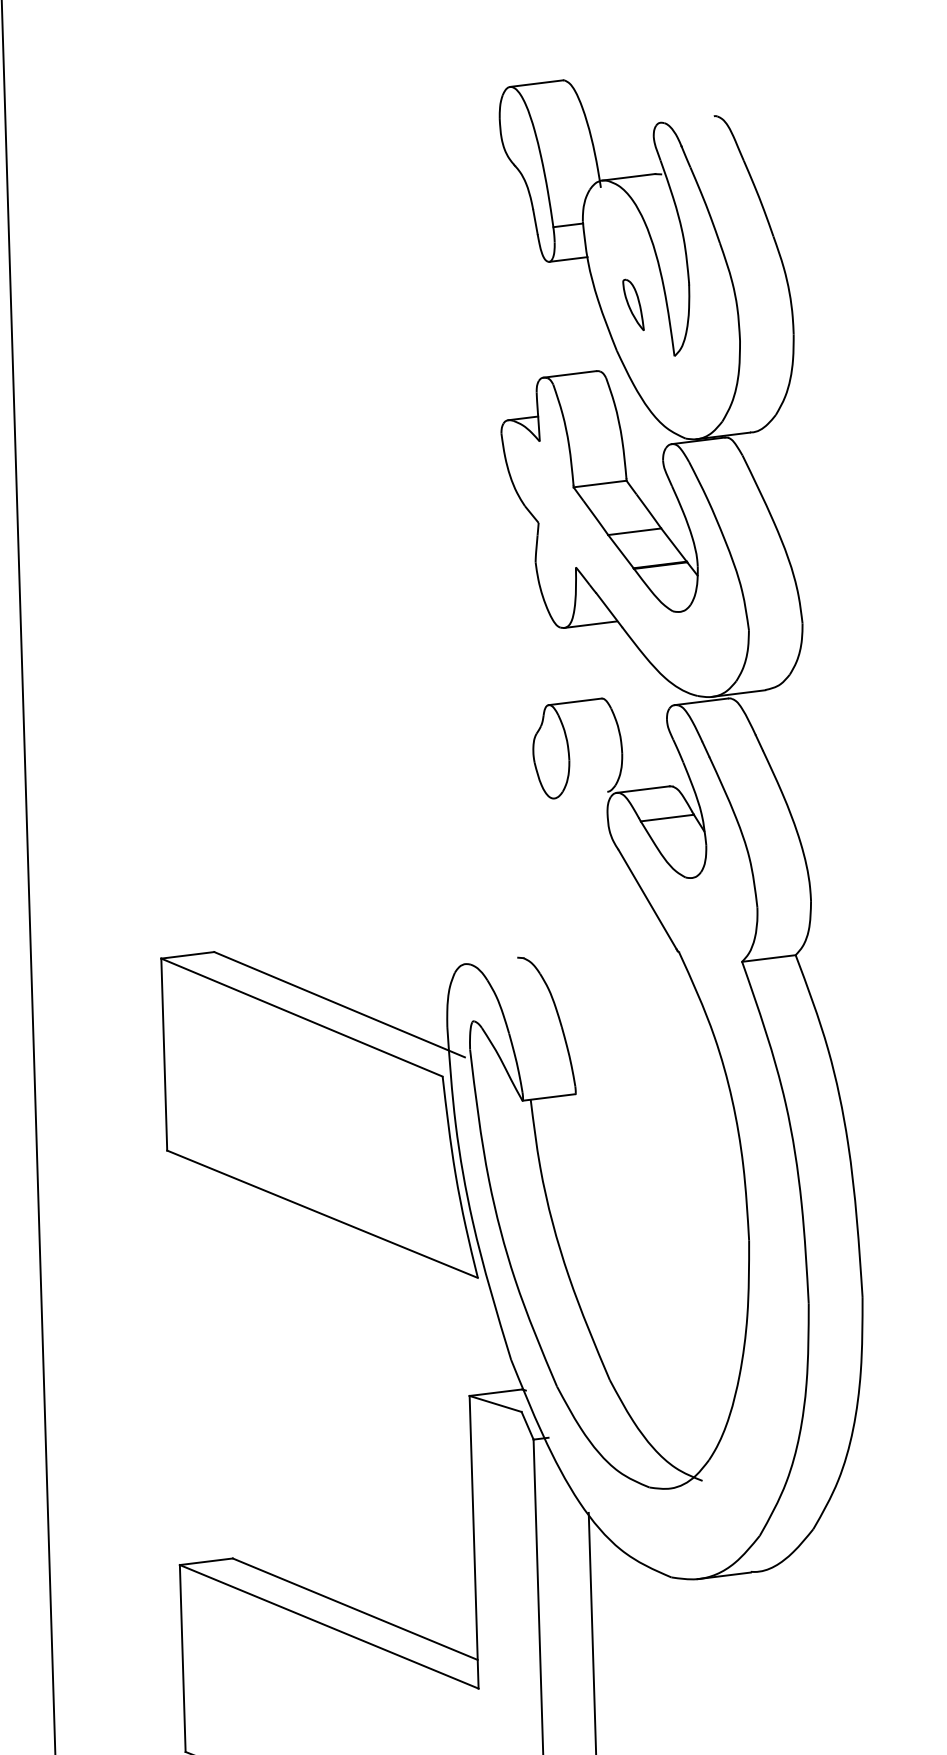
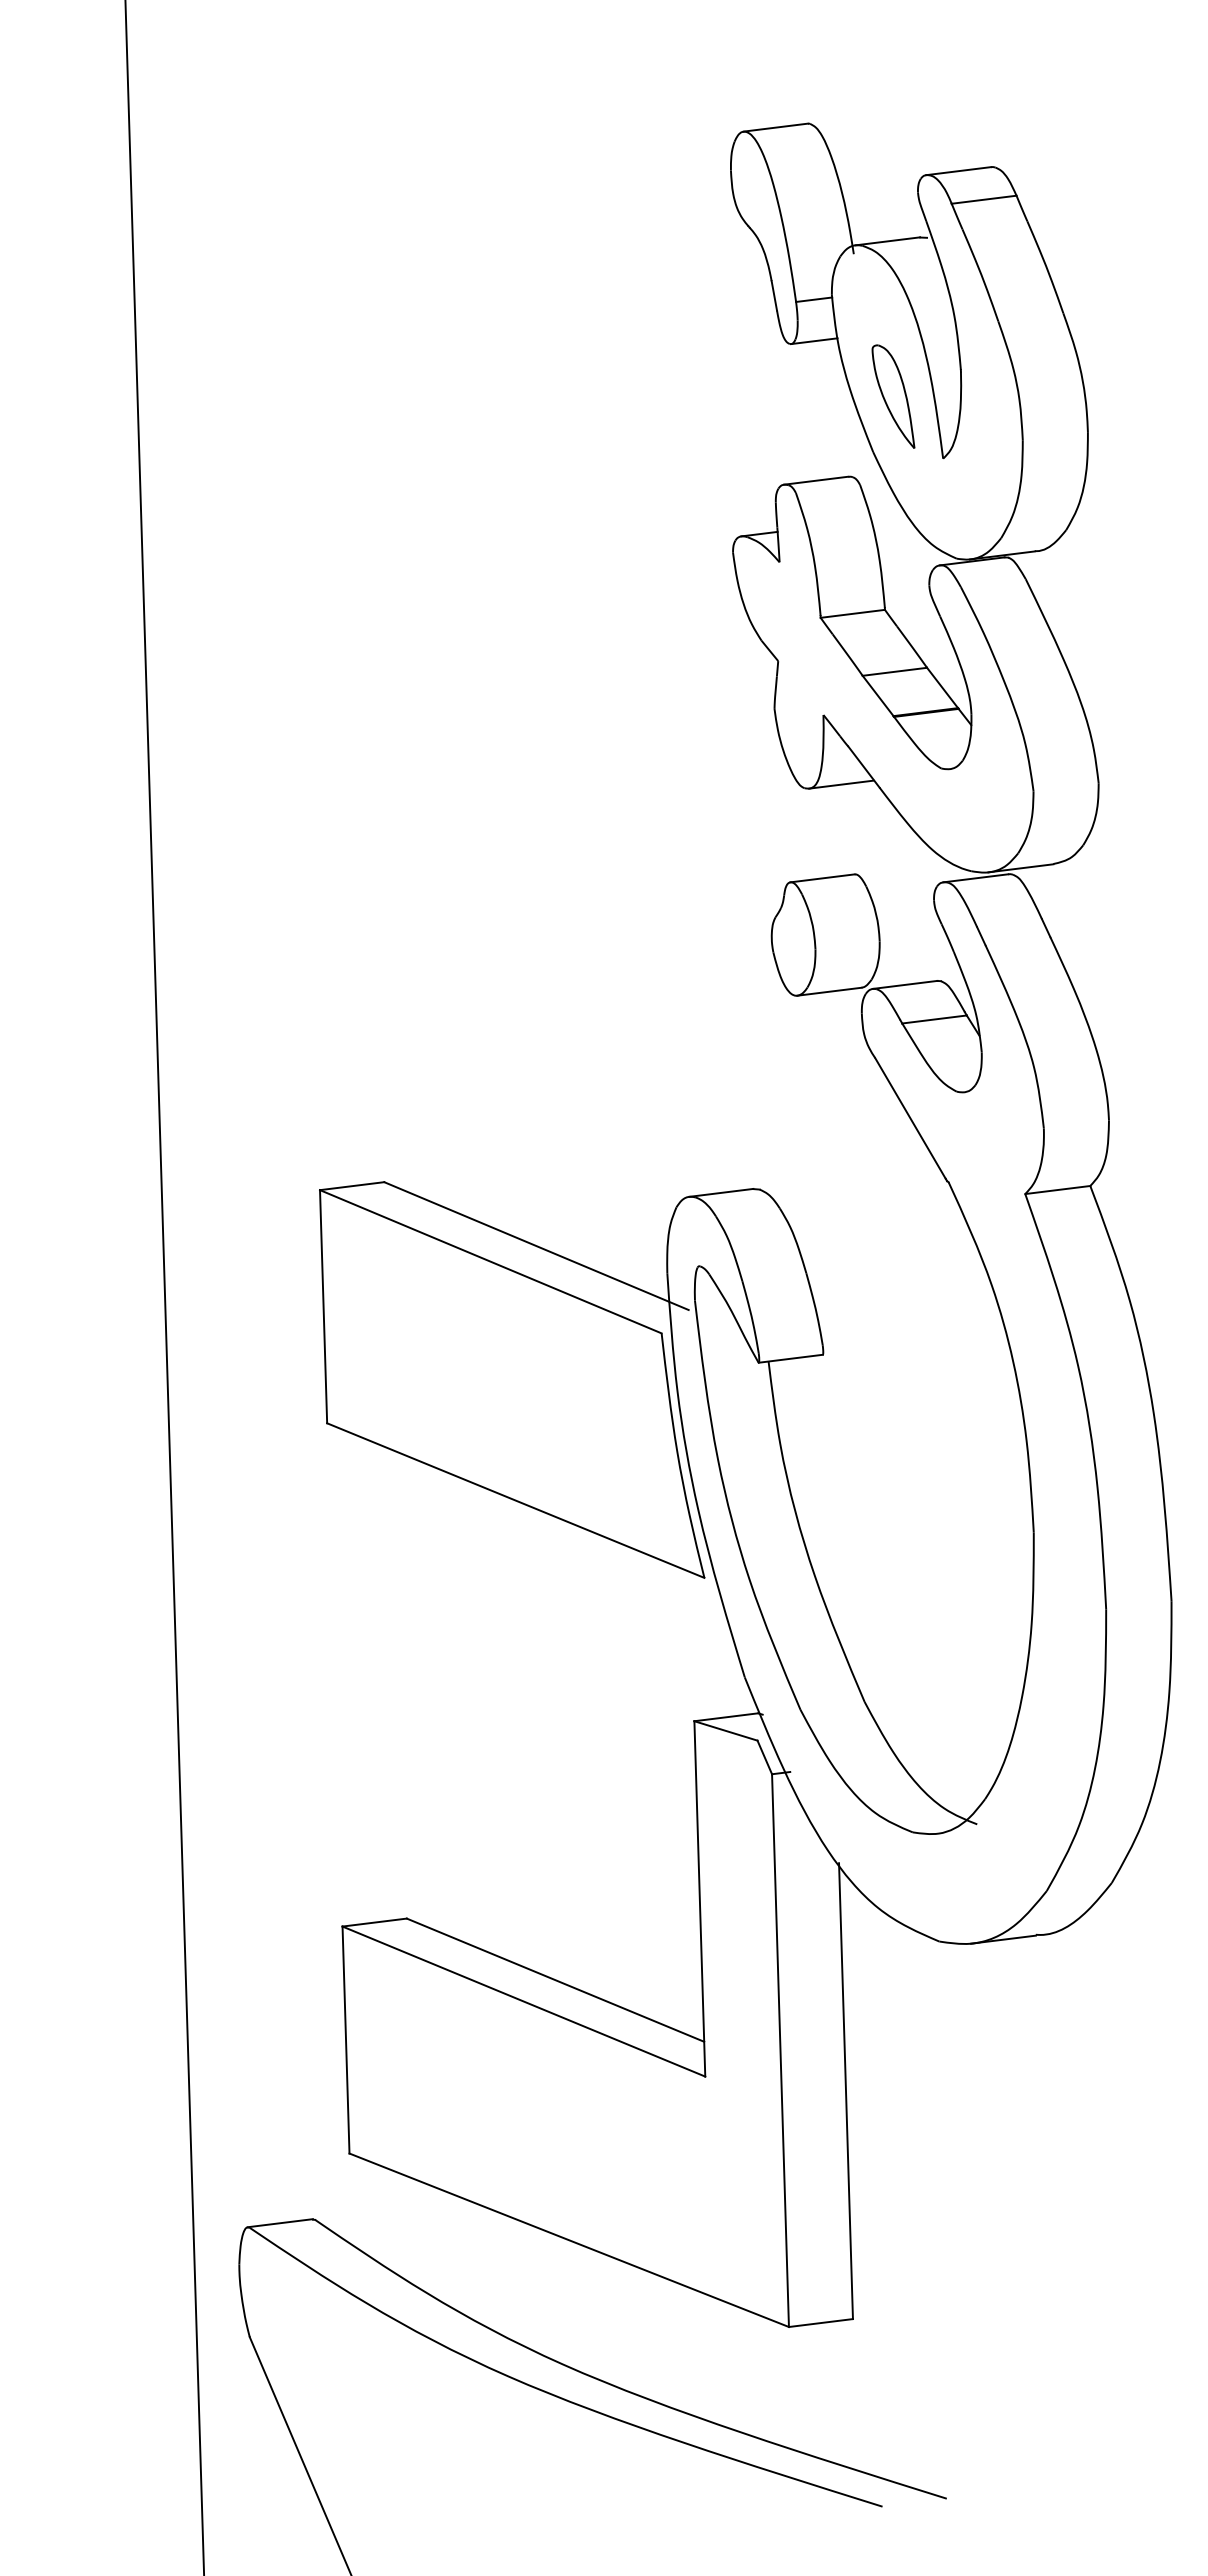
line: (687, 119) -> (958, 171), added
line: (707, 142) -> (983, 199), added
part: (633, 305) -> (893, 396), size x1.67
line: (580, 795) -> (829, 991), added
line: (491, 960) -> (721, 1192), added

